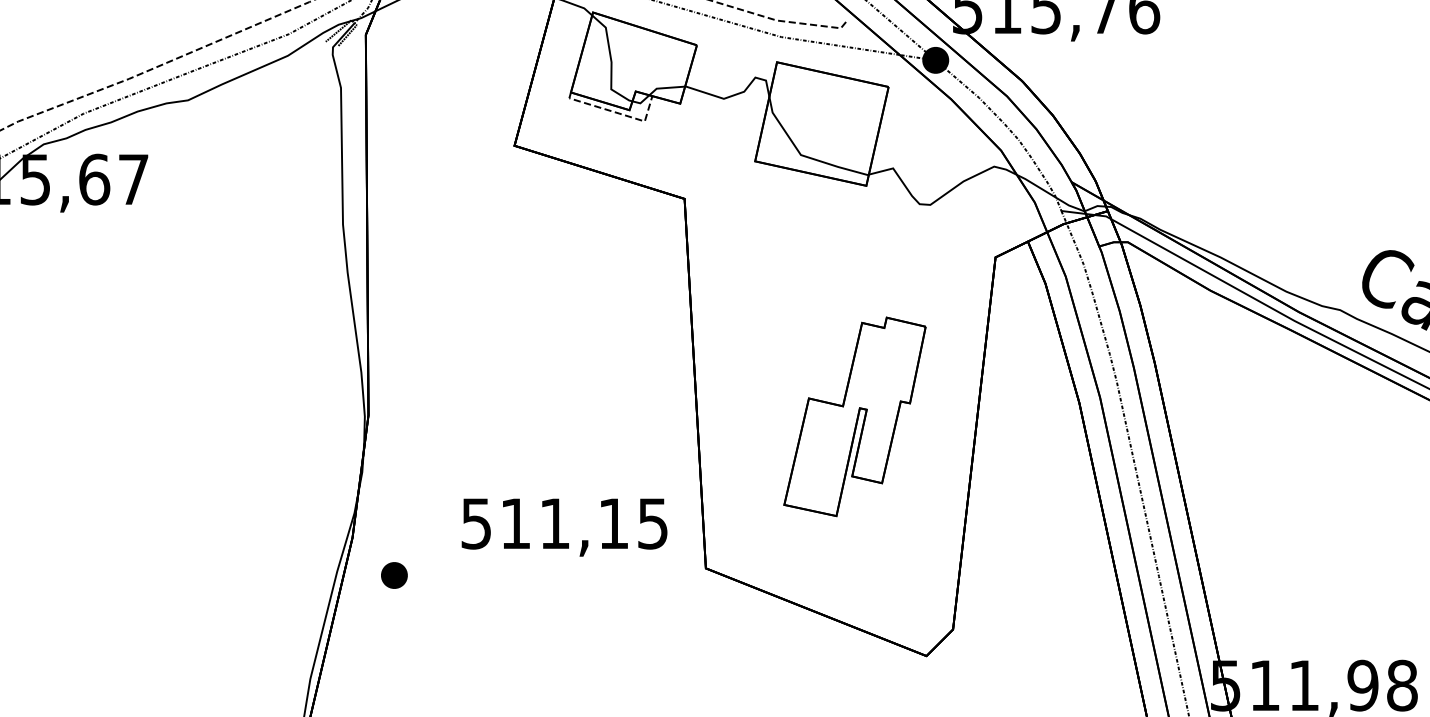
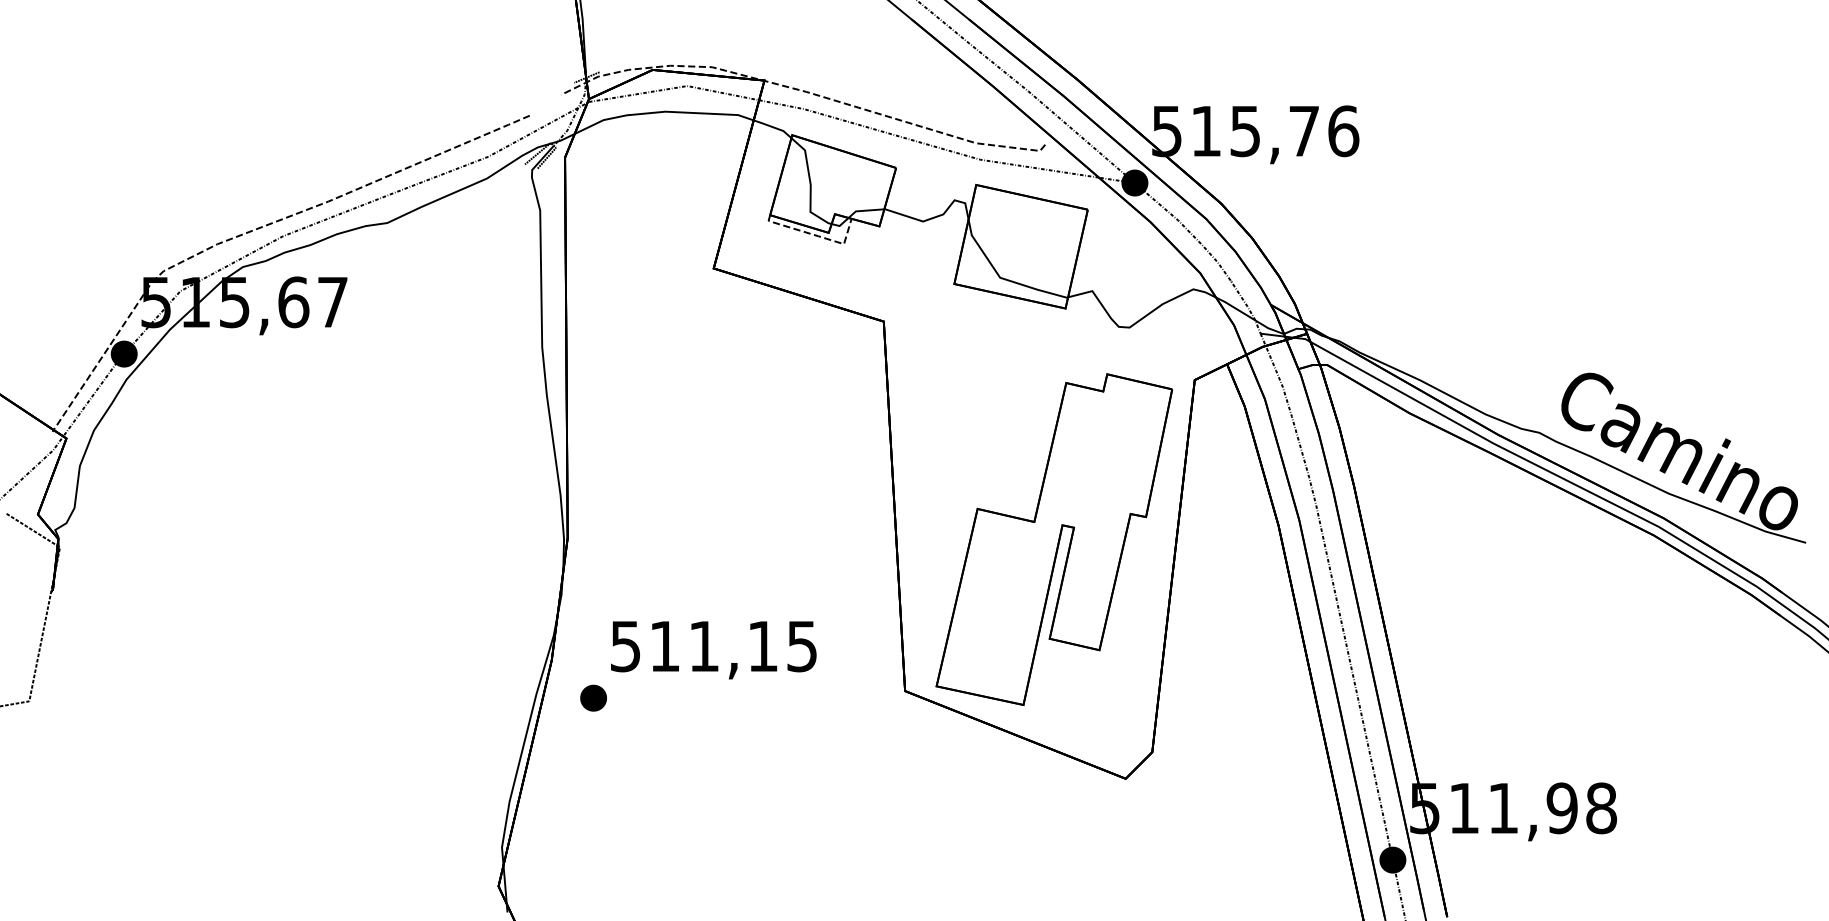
part: (854, 416) -> (1053, 539), size x1.67
text: (564, 527) -> (713, 650), moved

